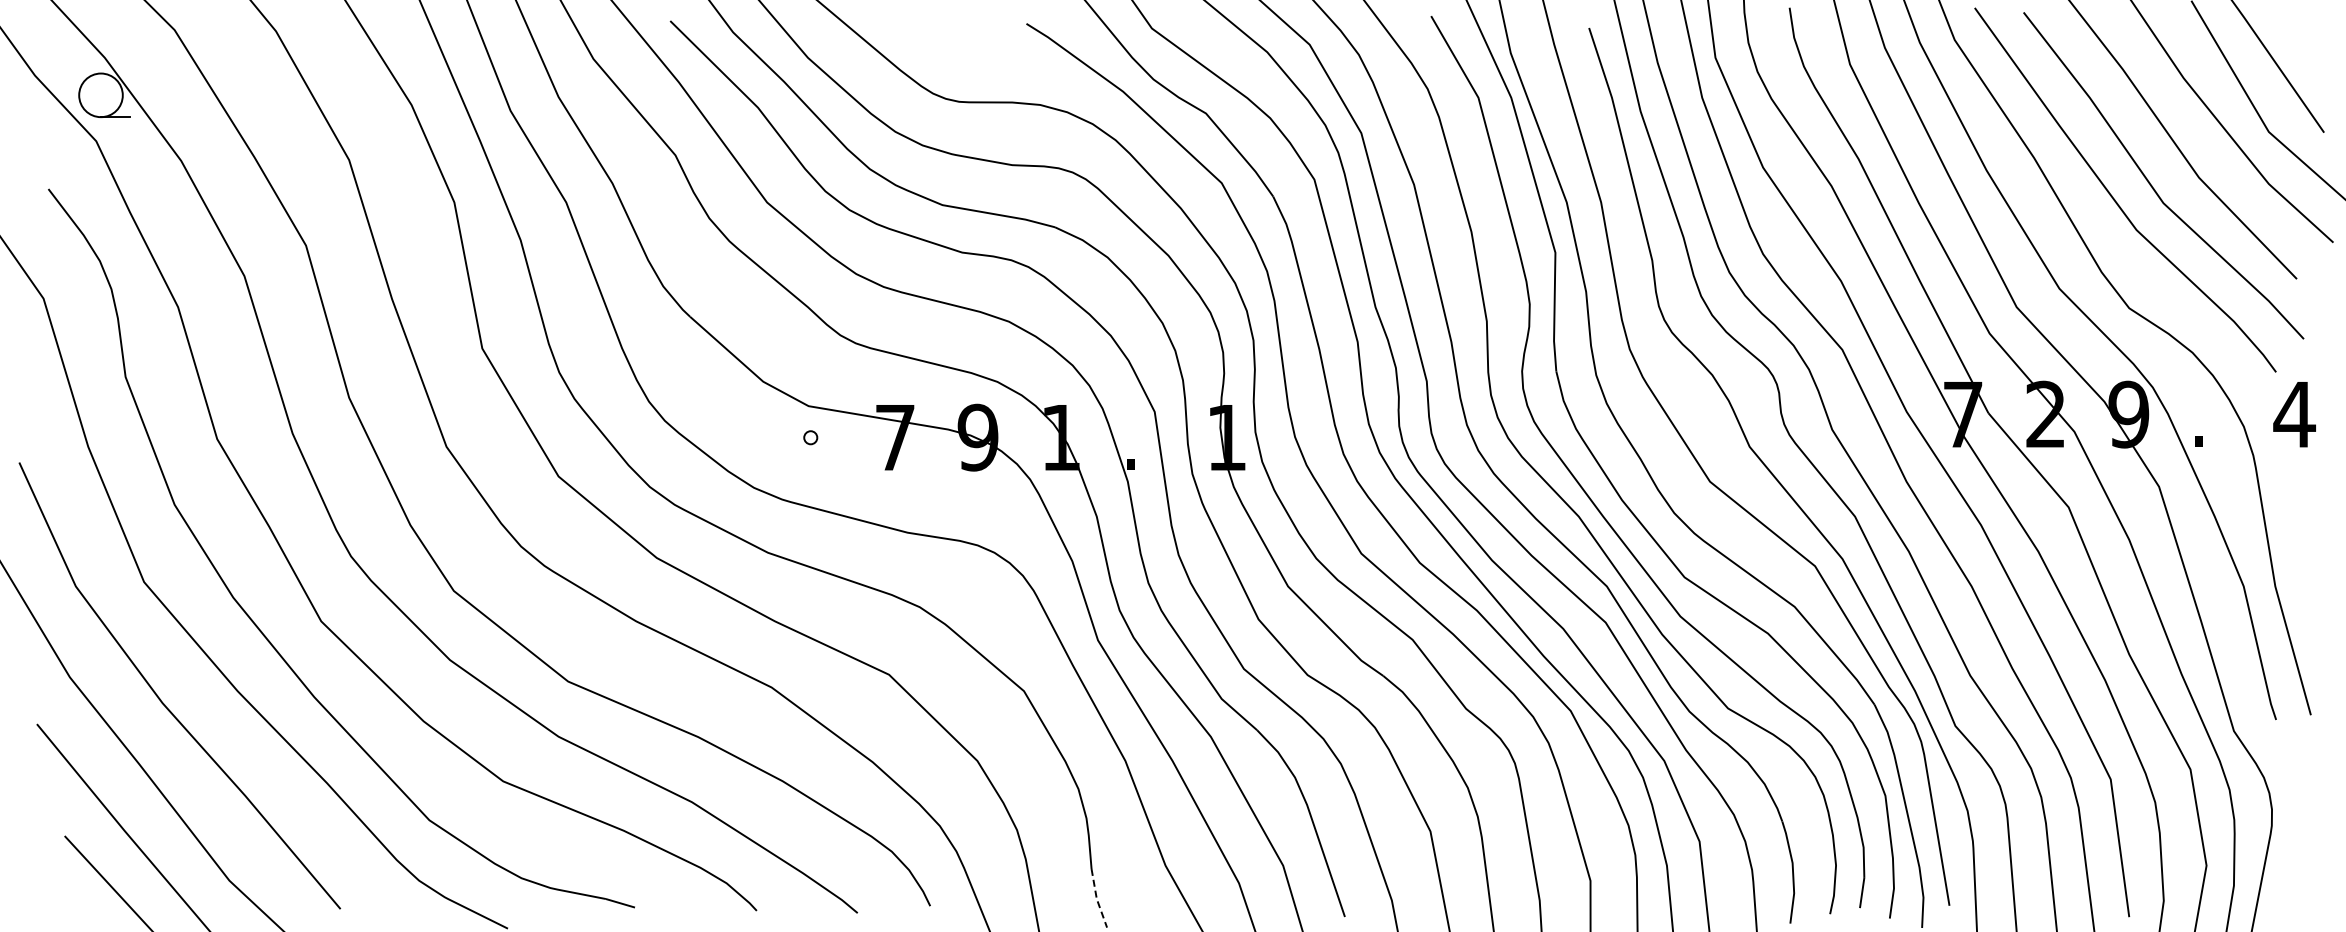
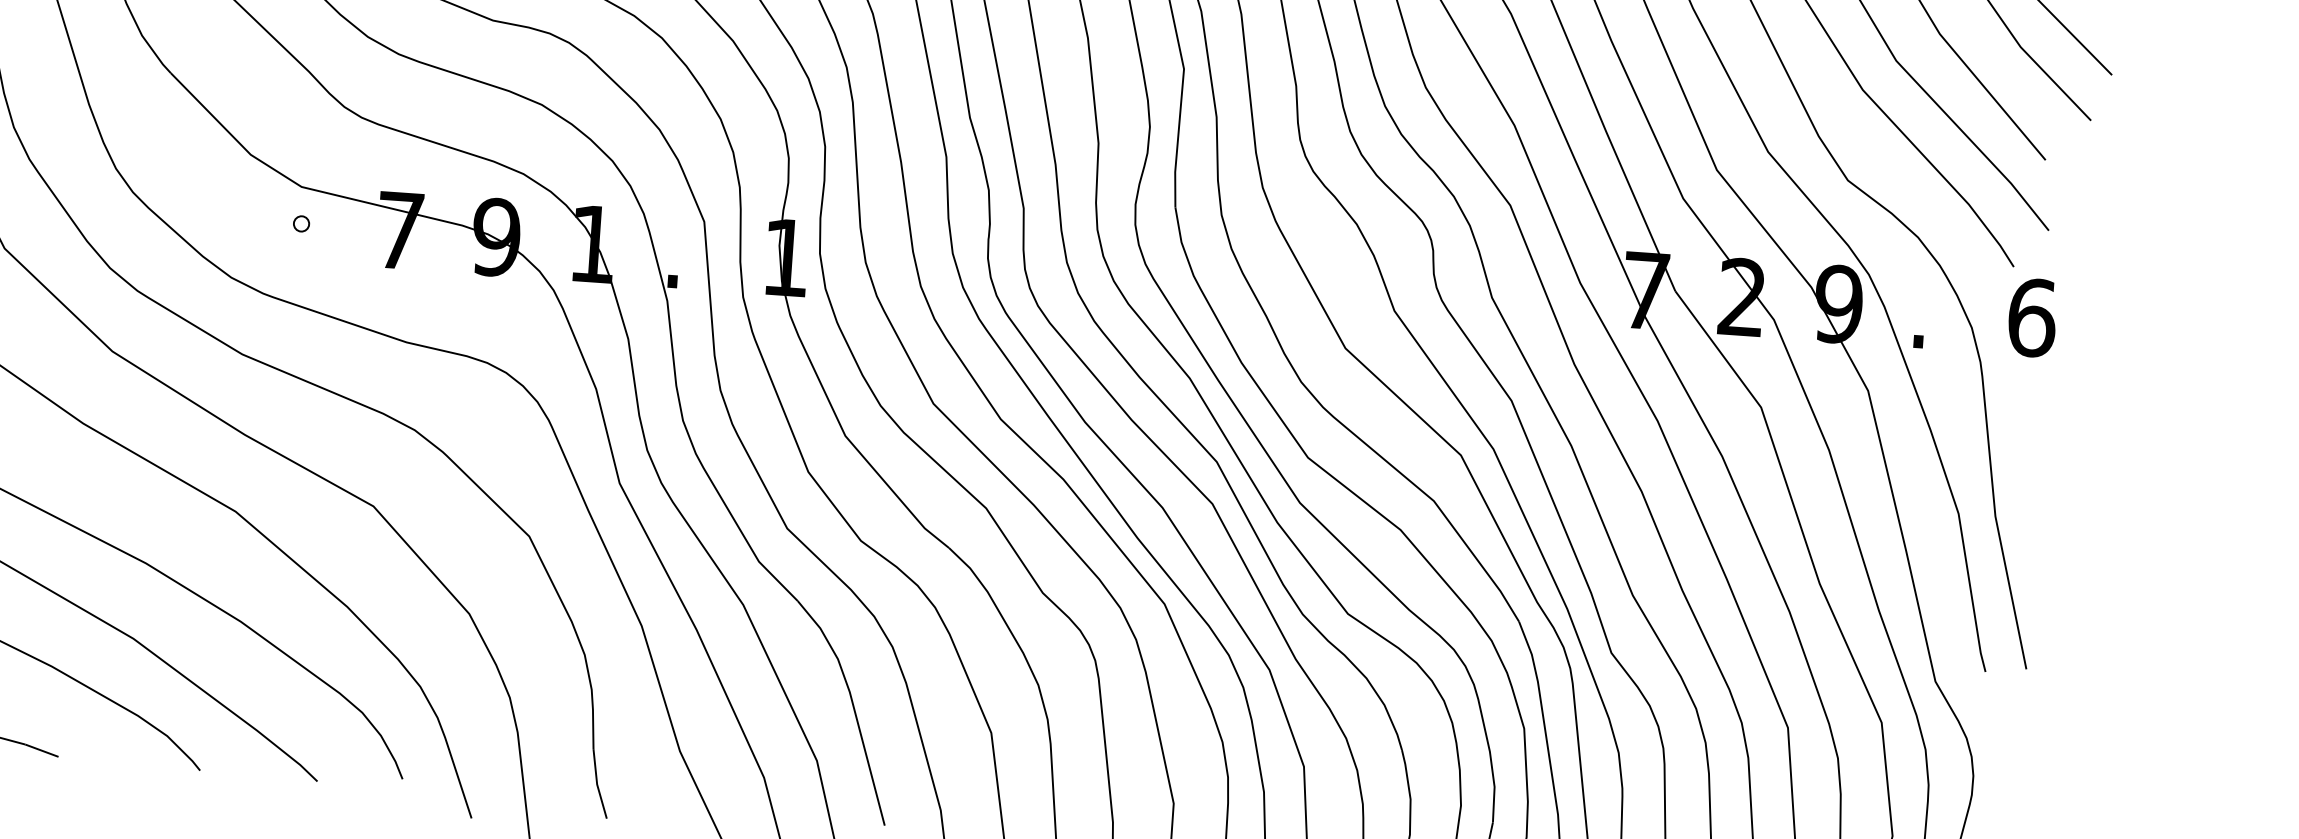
text: (2294, 414) -> (2031, 317), 4 -> 6
line: (1096, 899) -> (596, 785), dashed -> solid

